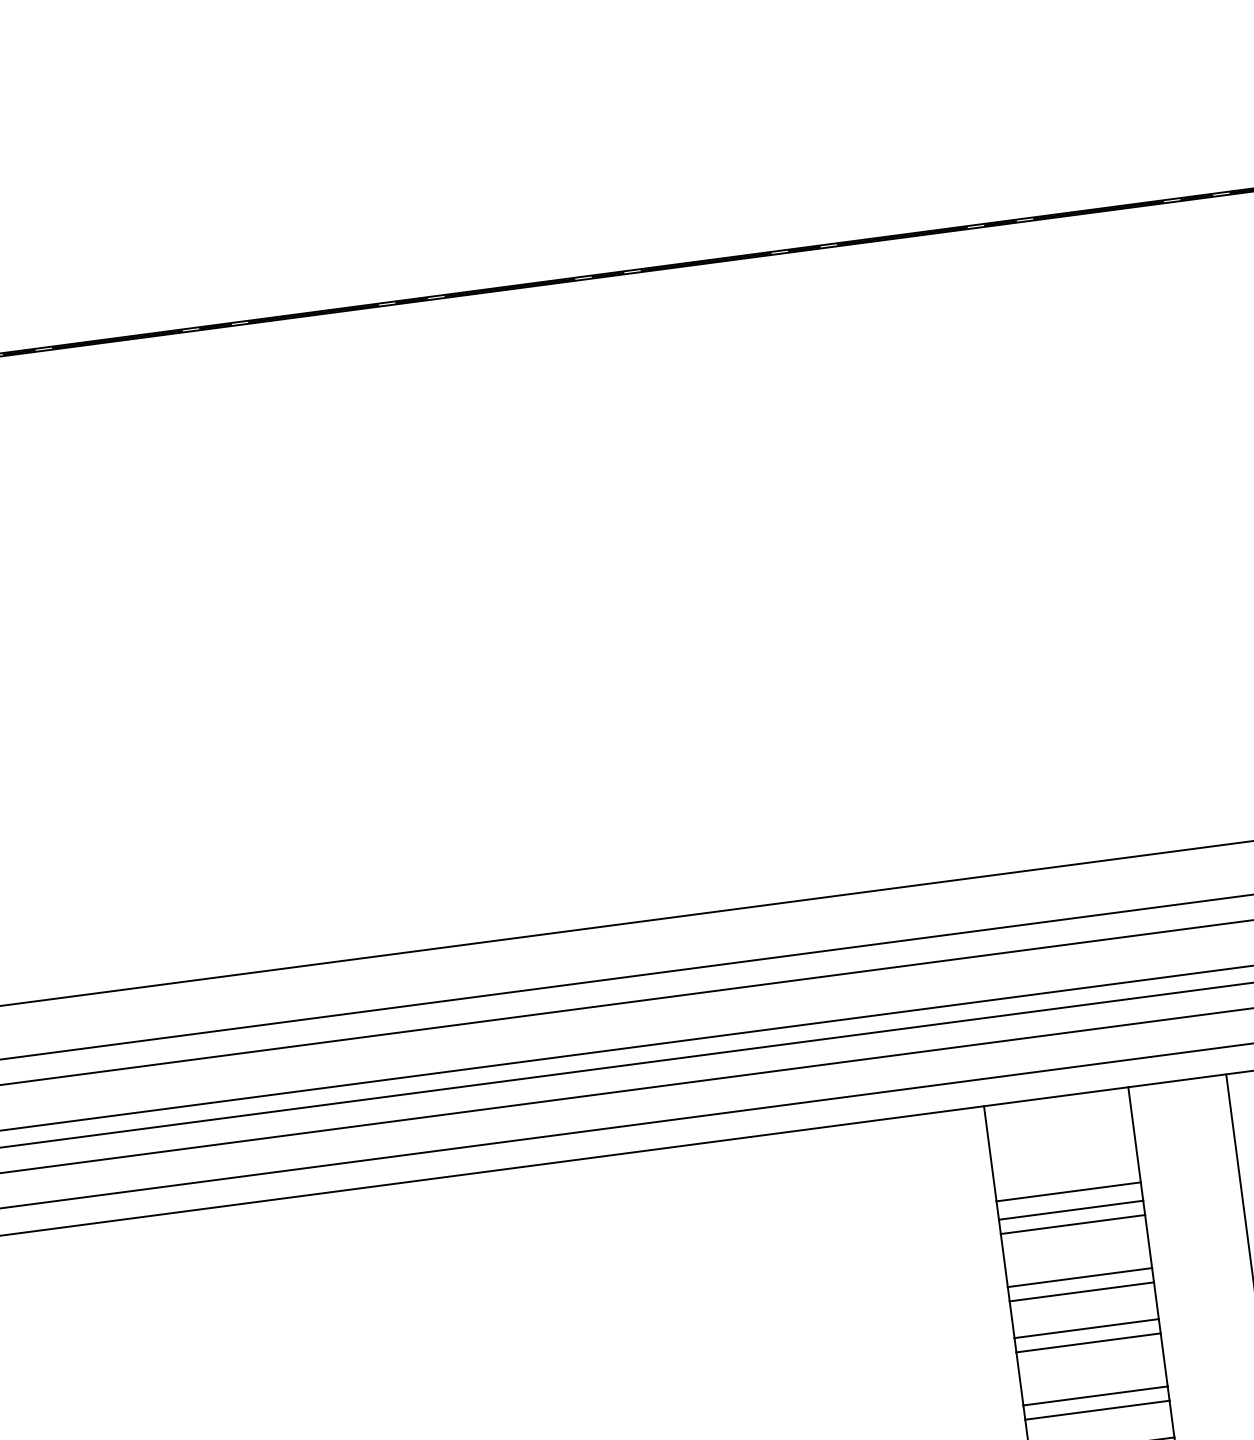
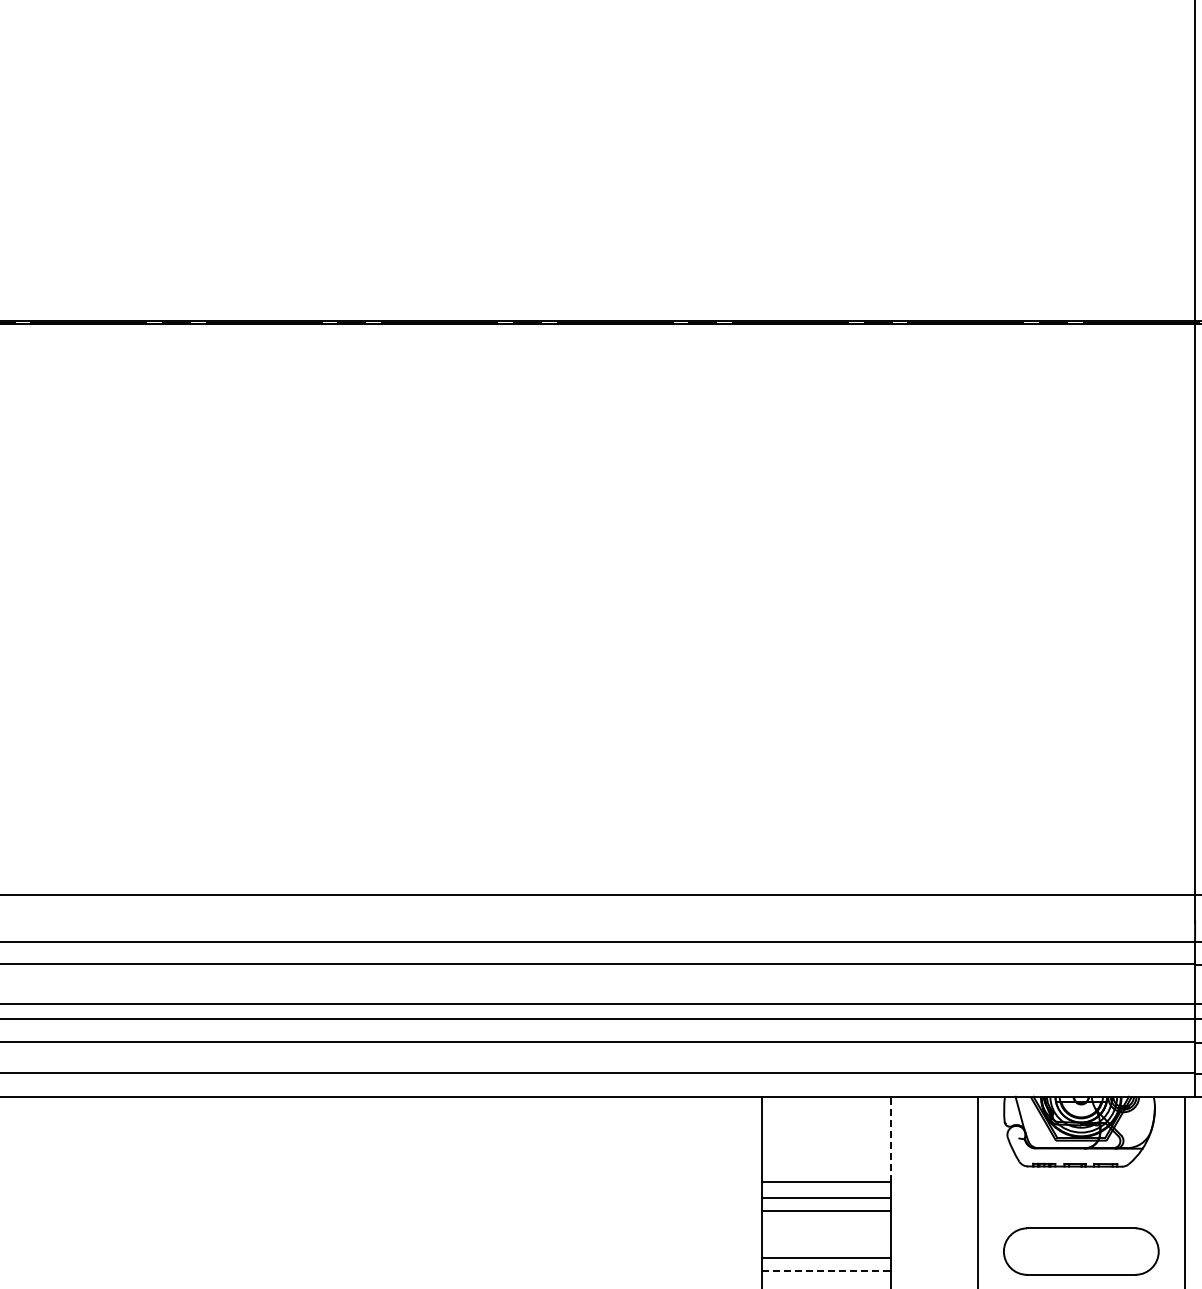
line: (1134, 1135) -> (890, 1139), solid -> dashed
line: (1082, 1292) -> (826, 1271), solid -> dashed

